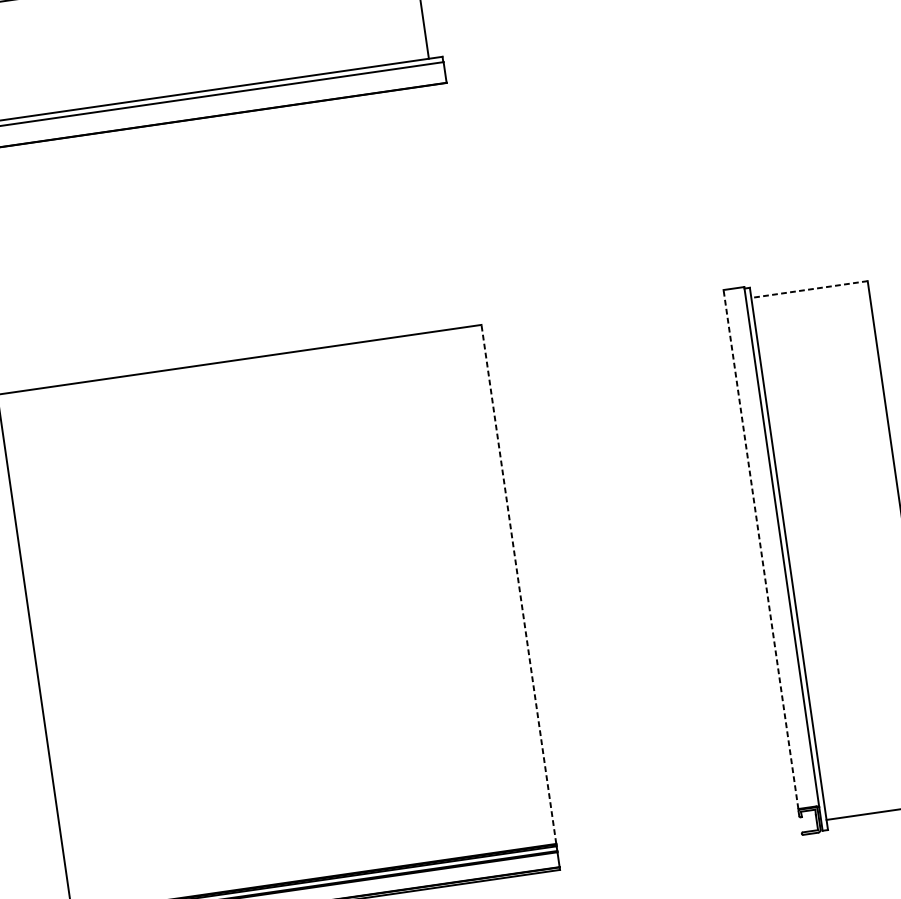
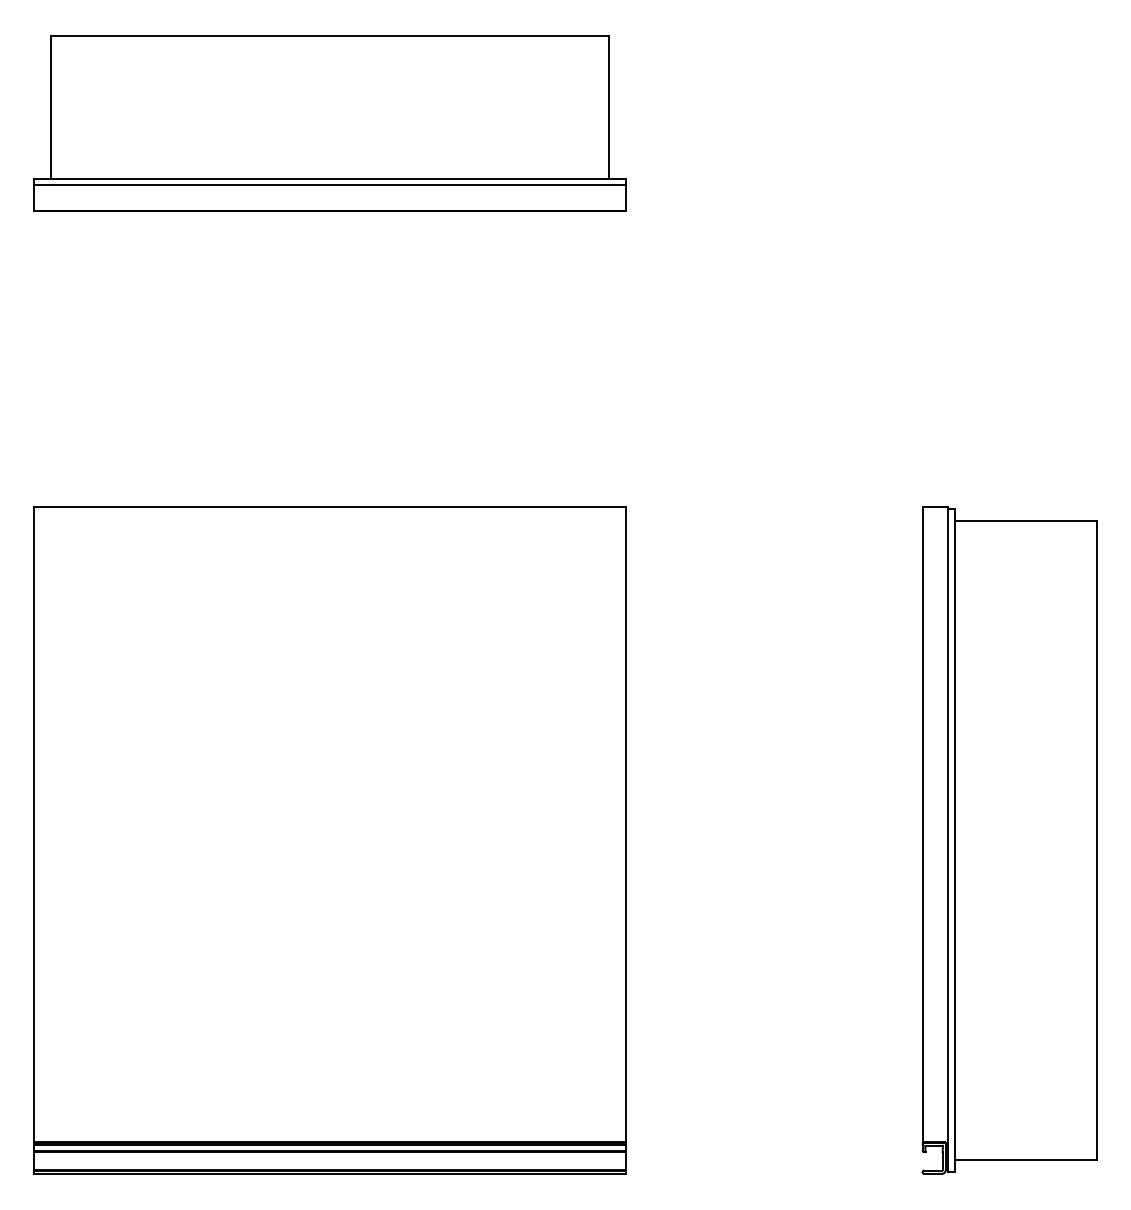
line: (809, 289) -> (1025, 521), dashed -> solid
line: (760, 549) -> (922, 824), dashed -> solid
line: (518, 584) -> (626, 824), dashed -> solid

